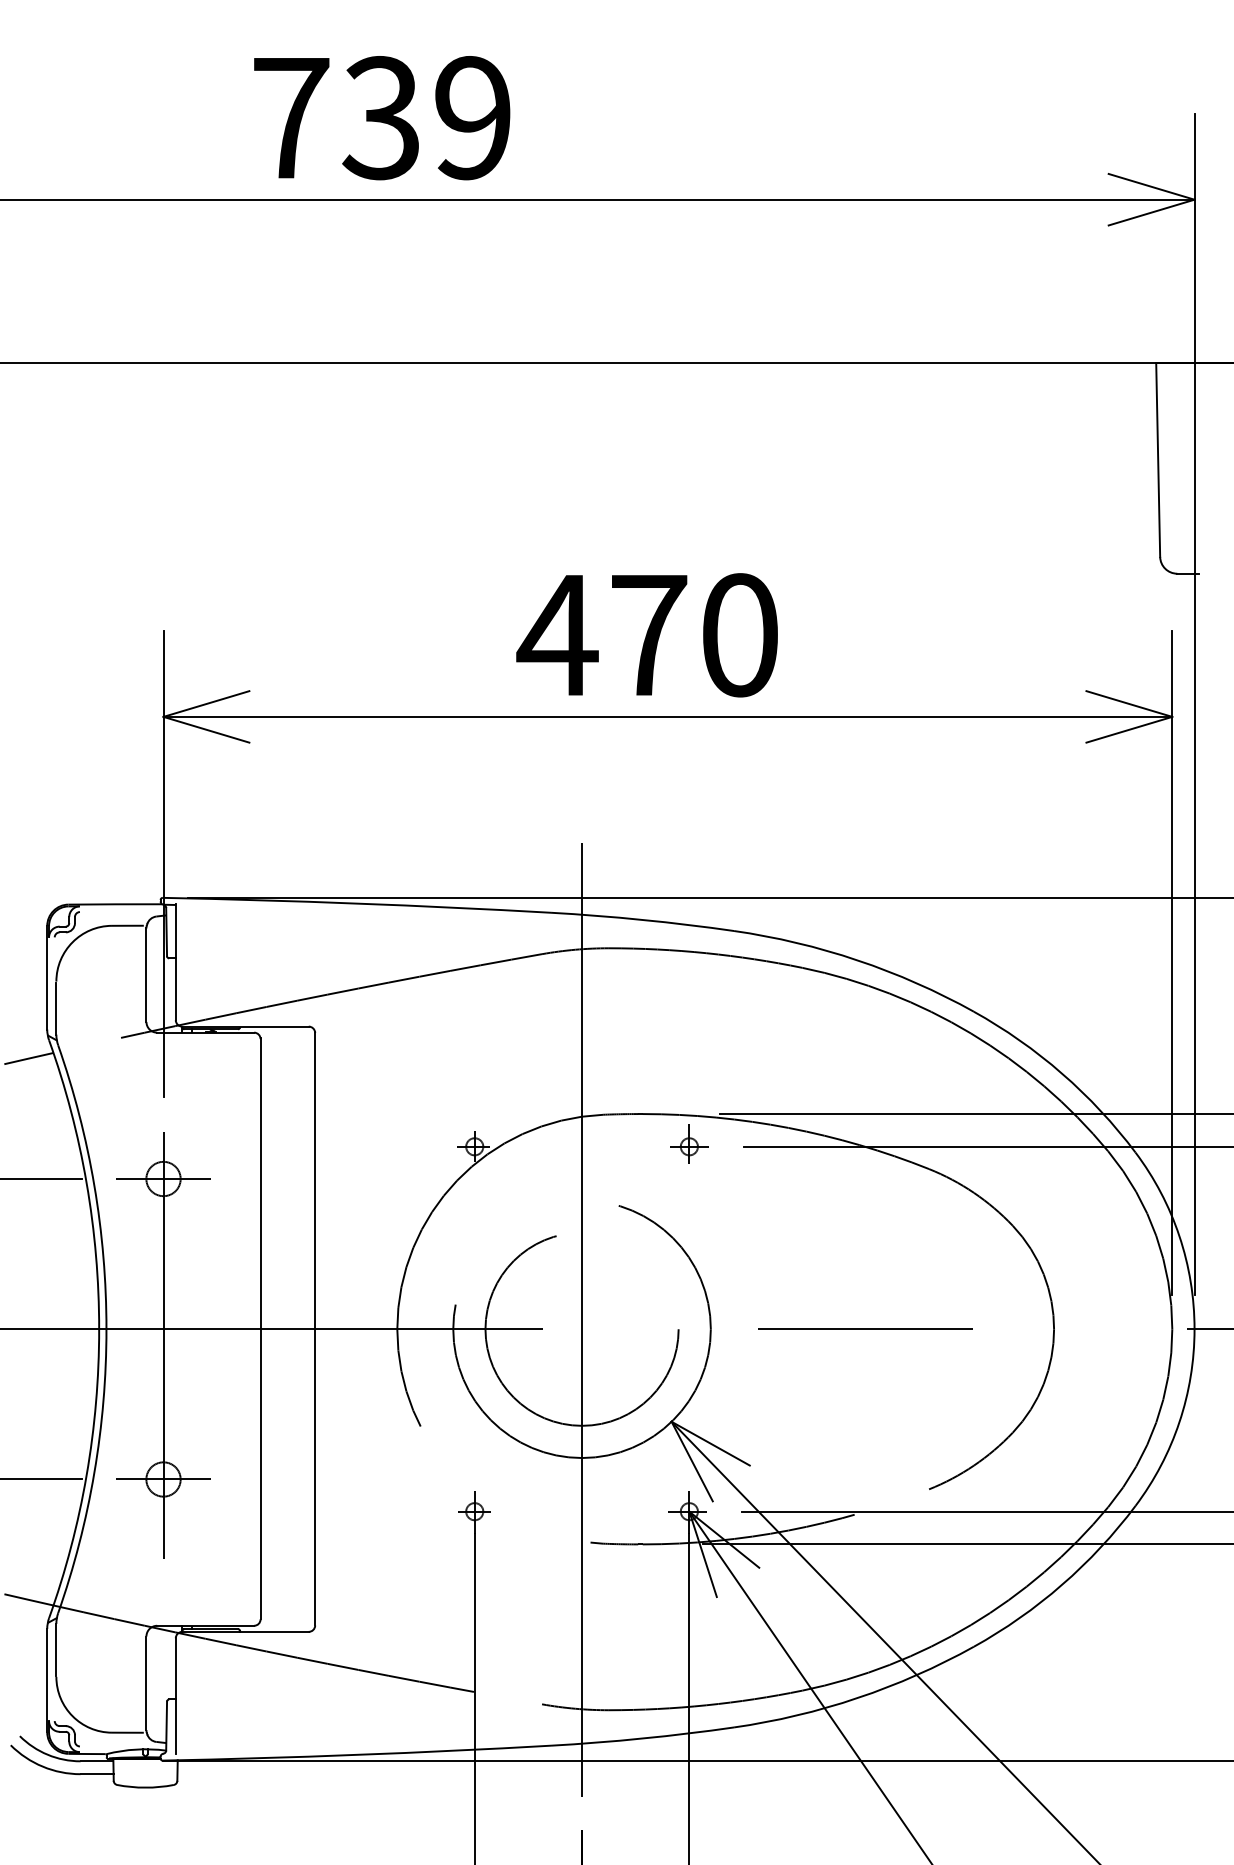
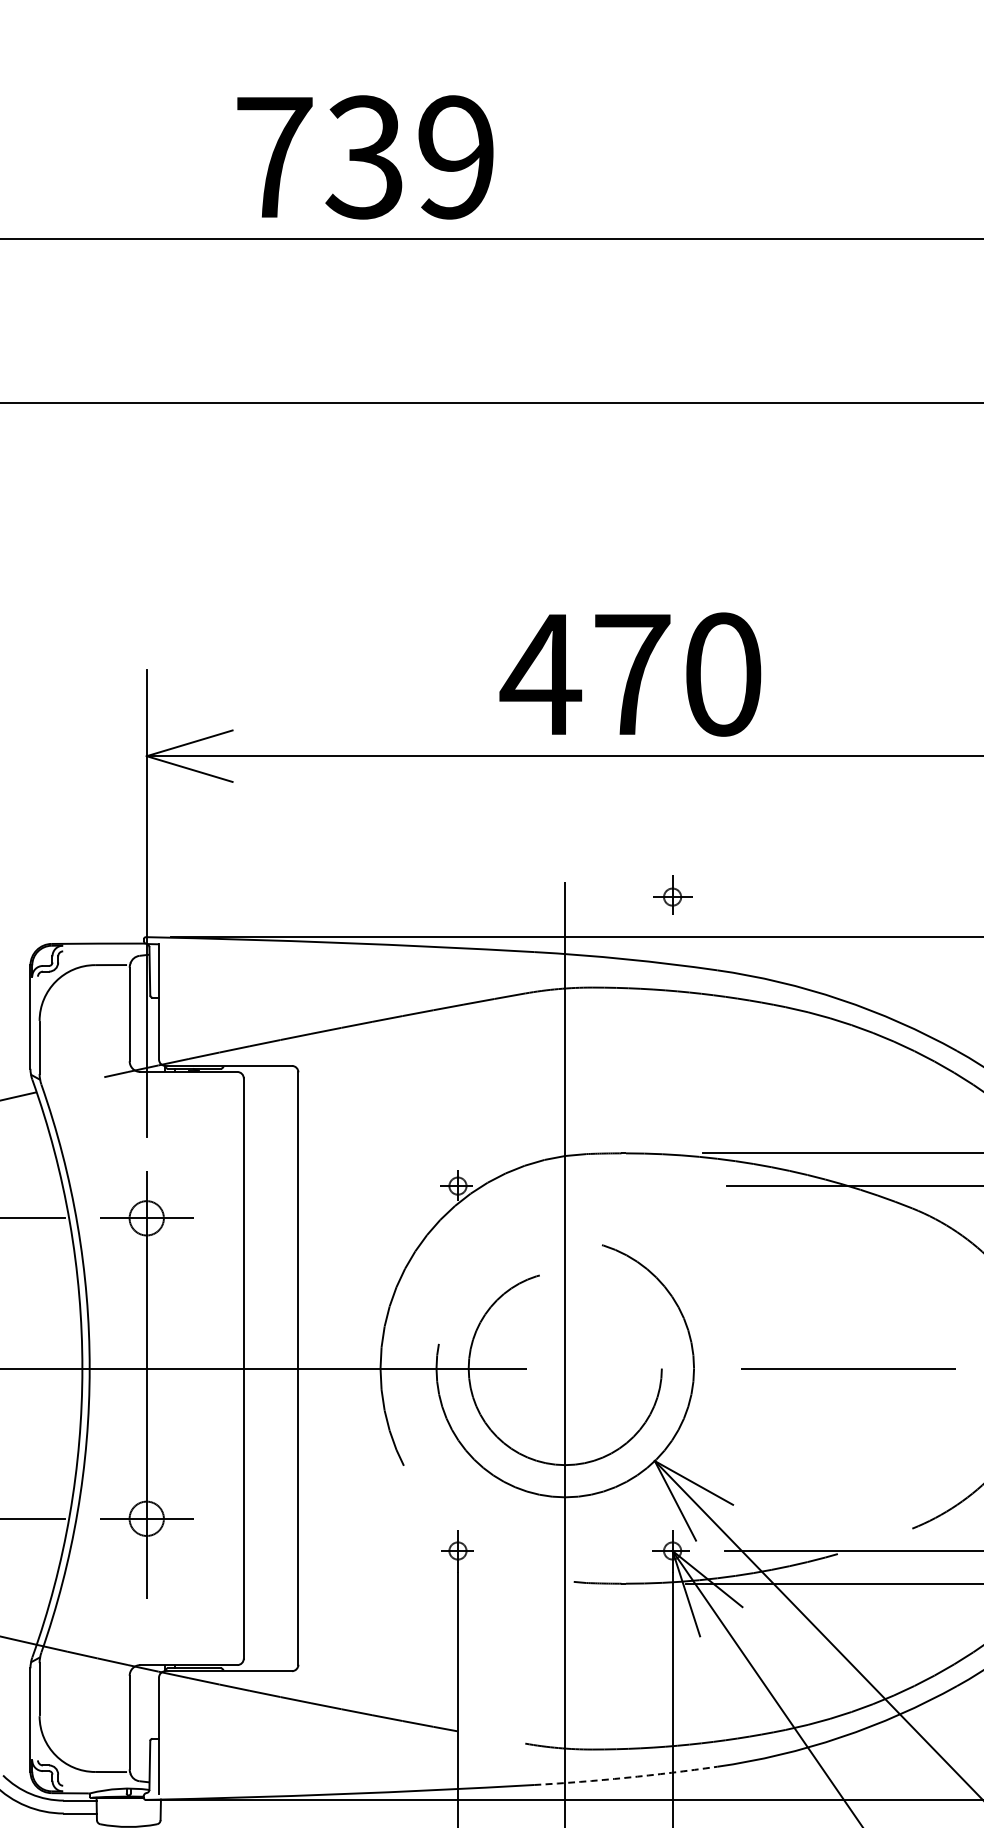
part: (689, 1143) -> (672, 893), moved
arc: (642, 1738) -> (625, 1777), solid -> dashed

